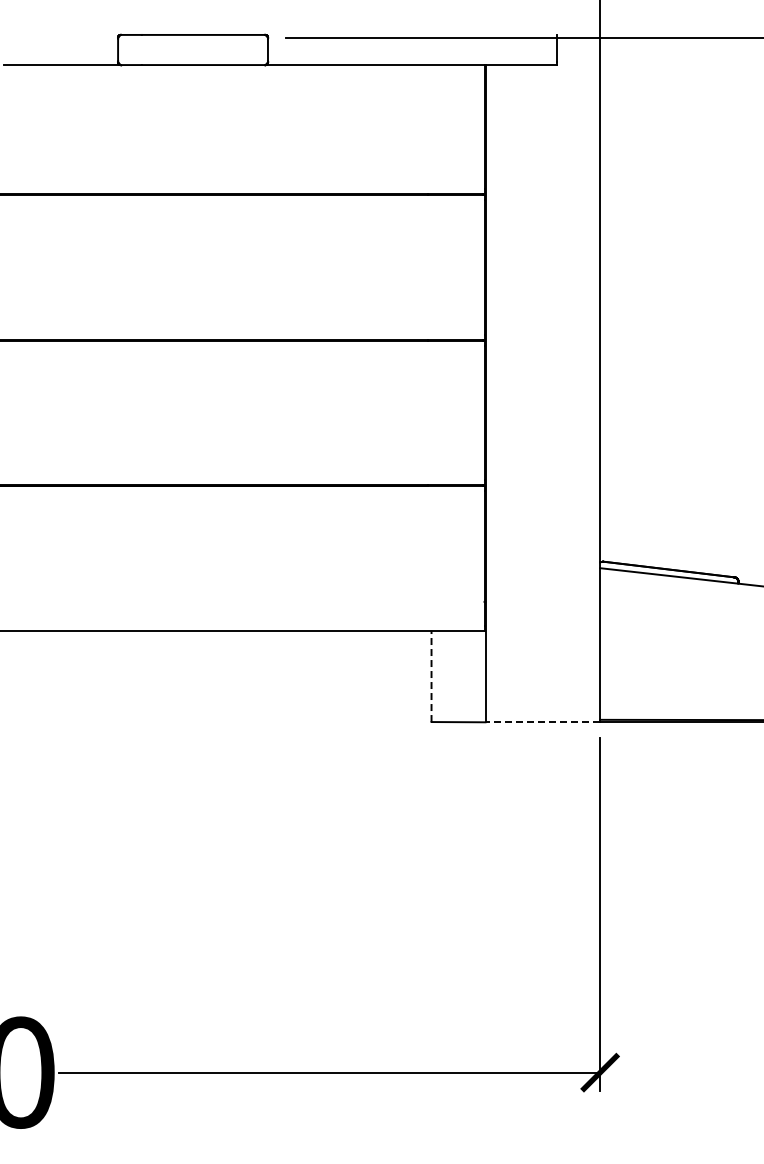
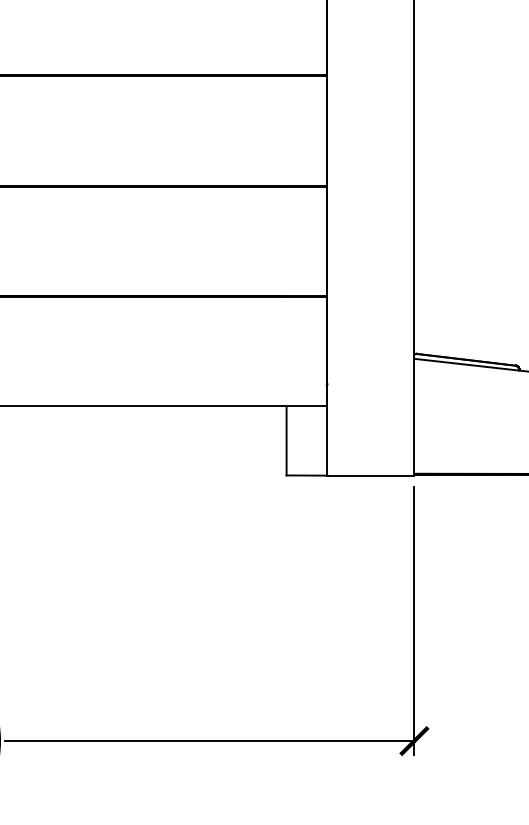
line: (431, 676) -> (286, 440), dashed -> solid
line: (542, 722) -> (370, 475), dashed -> solid

